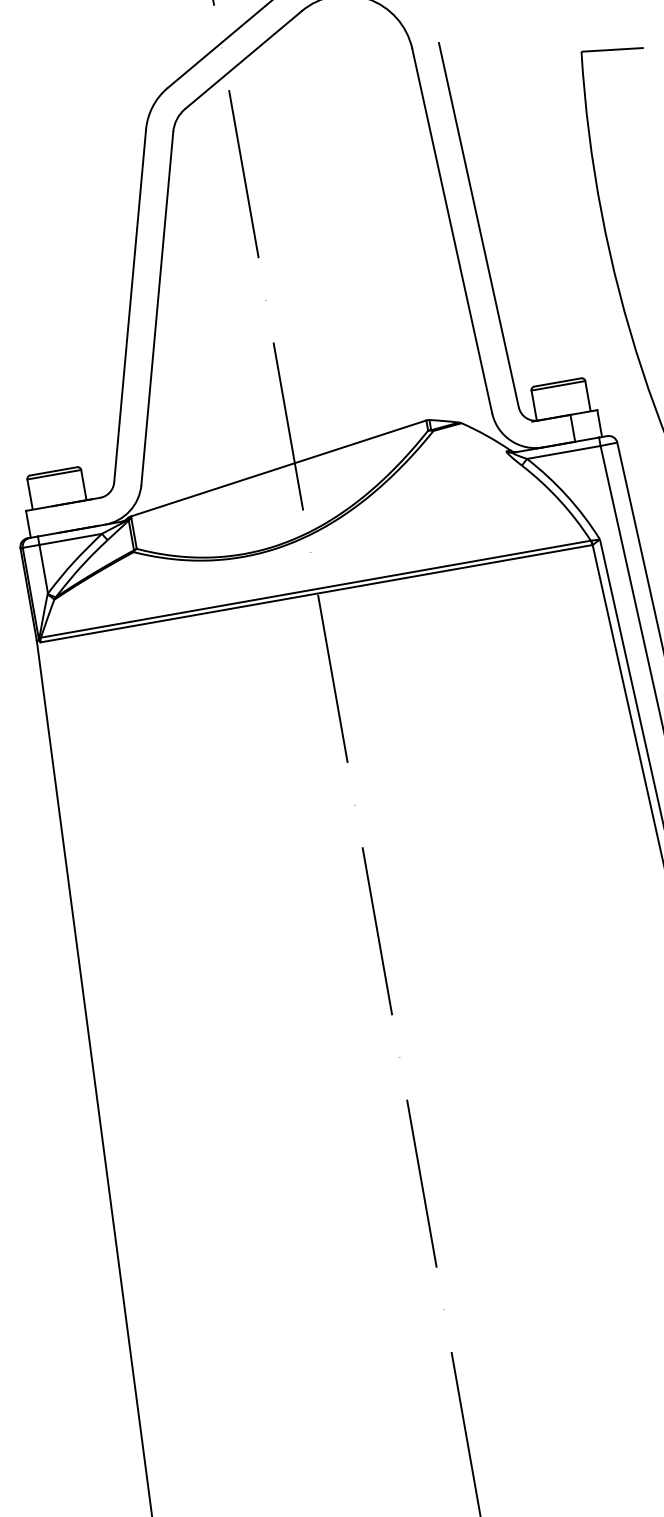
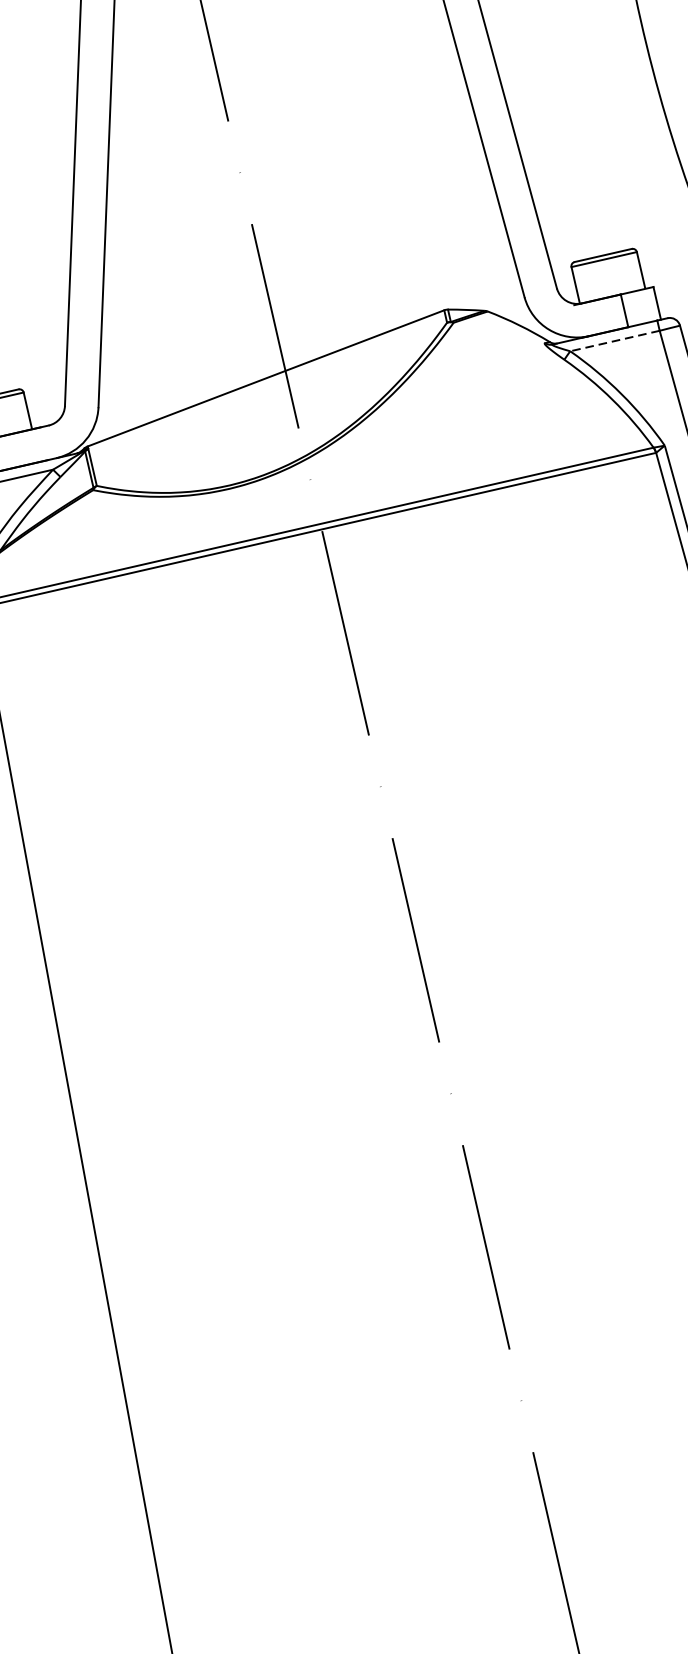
line: (563, 452) -> (614, 341), solid -> dashed

